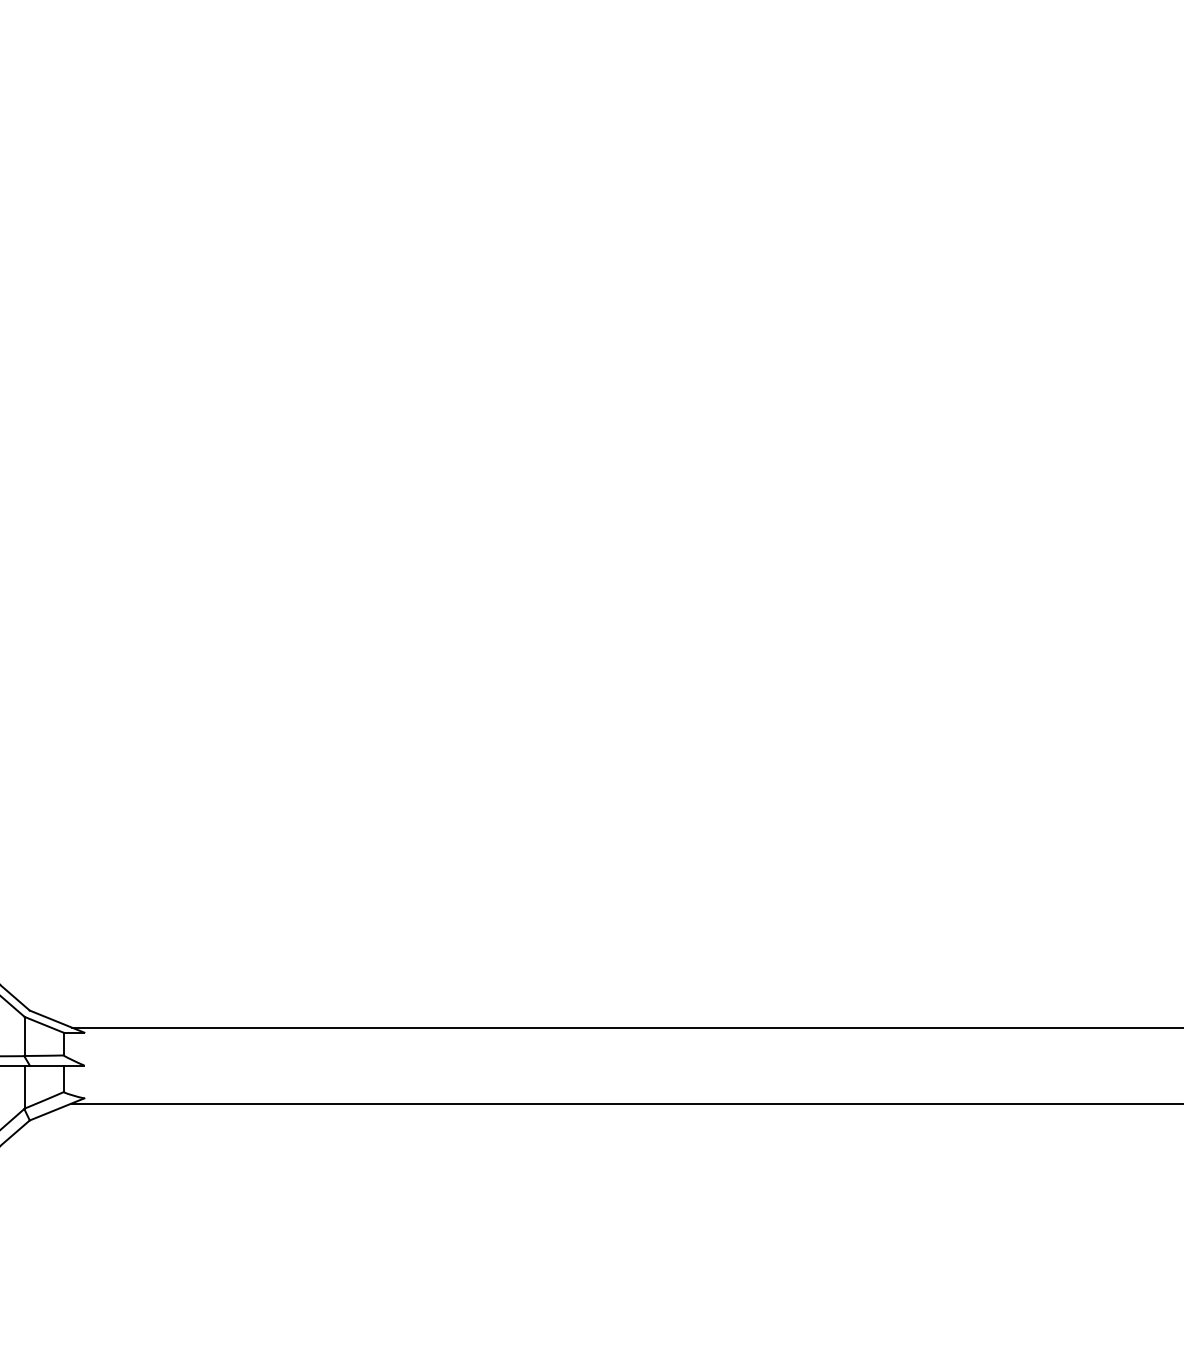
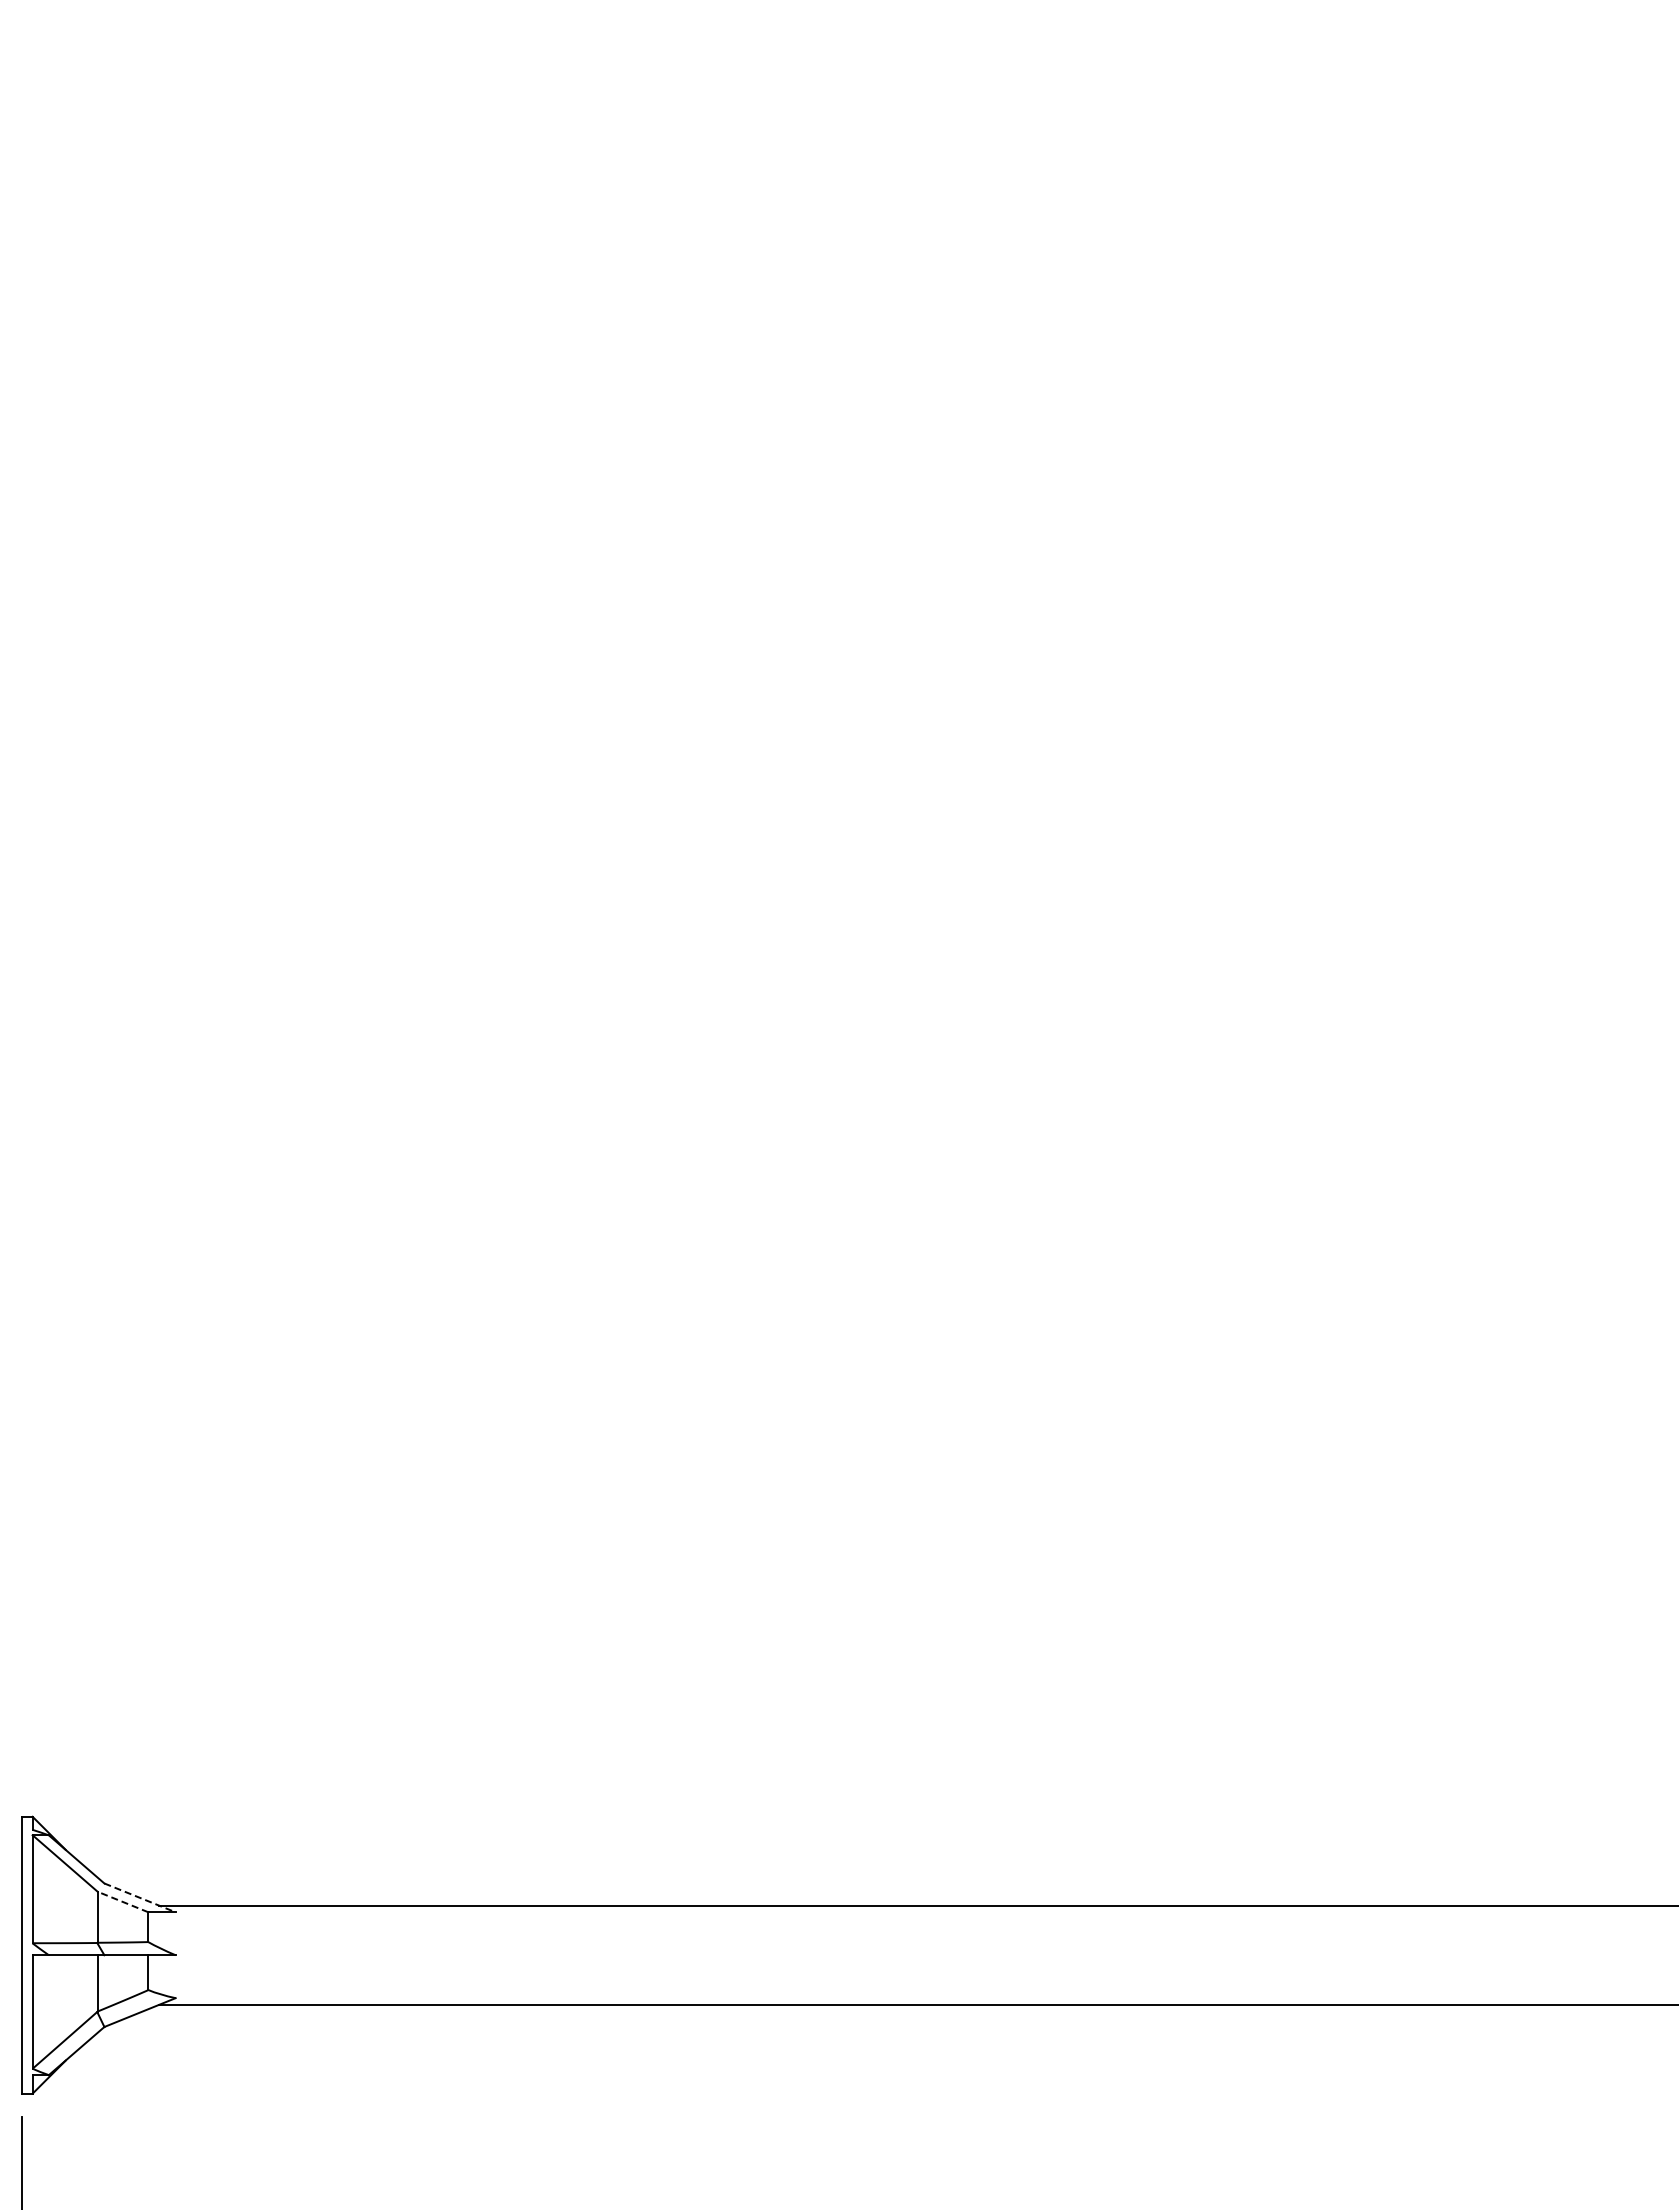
line: (57, 1022) -> (140, 1898), solid -> dashed
line: (43, 1024) -> (122, 1901), solid -> dashed

